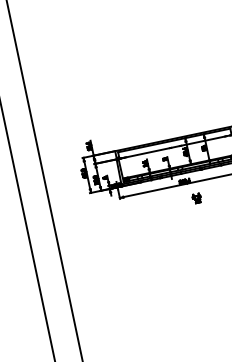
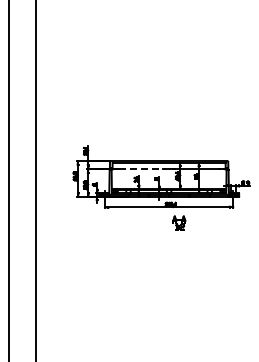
line: (148, 152) -> (141, 169), solid -> dashed
part: (196, 198) -> (178, 223), size x1.6

